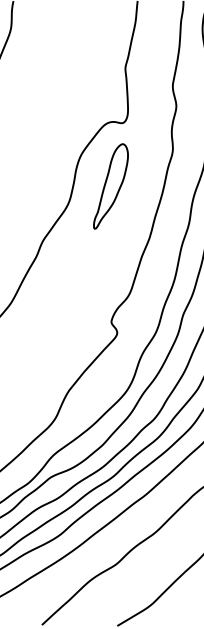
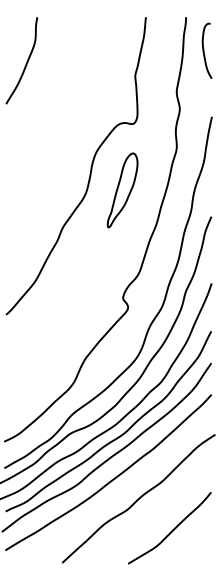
part: (110, 186) -> (122, 190), moved

